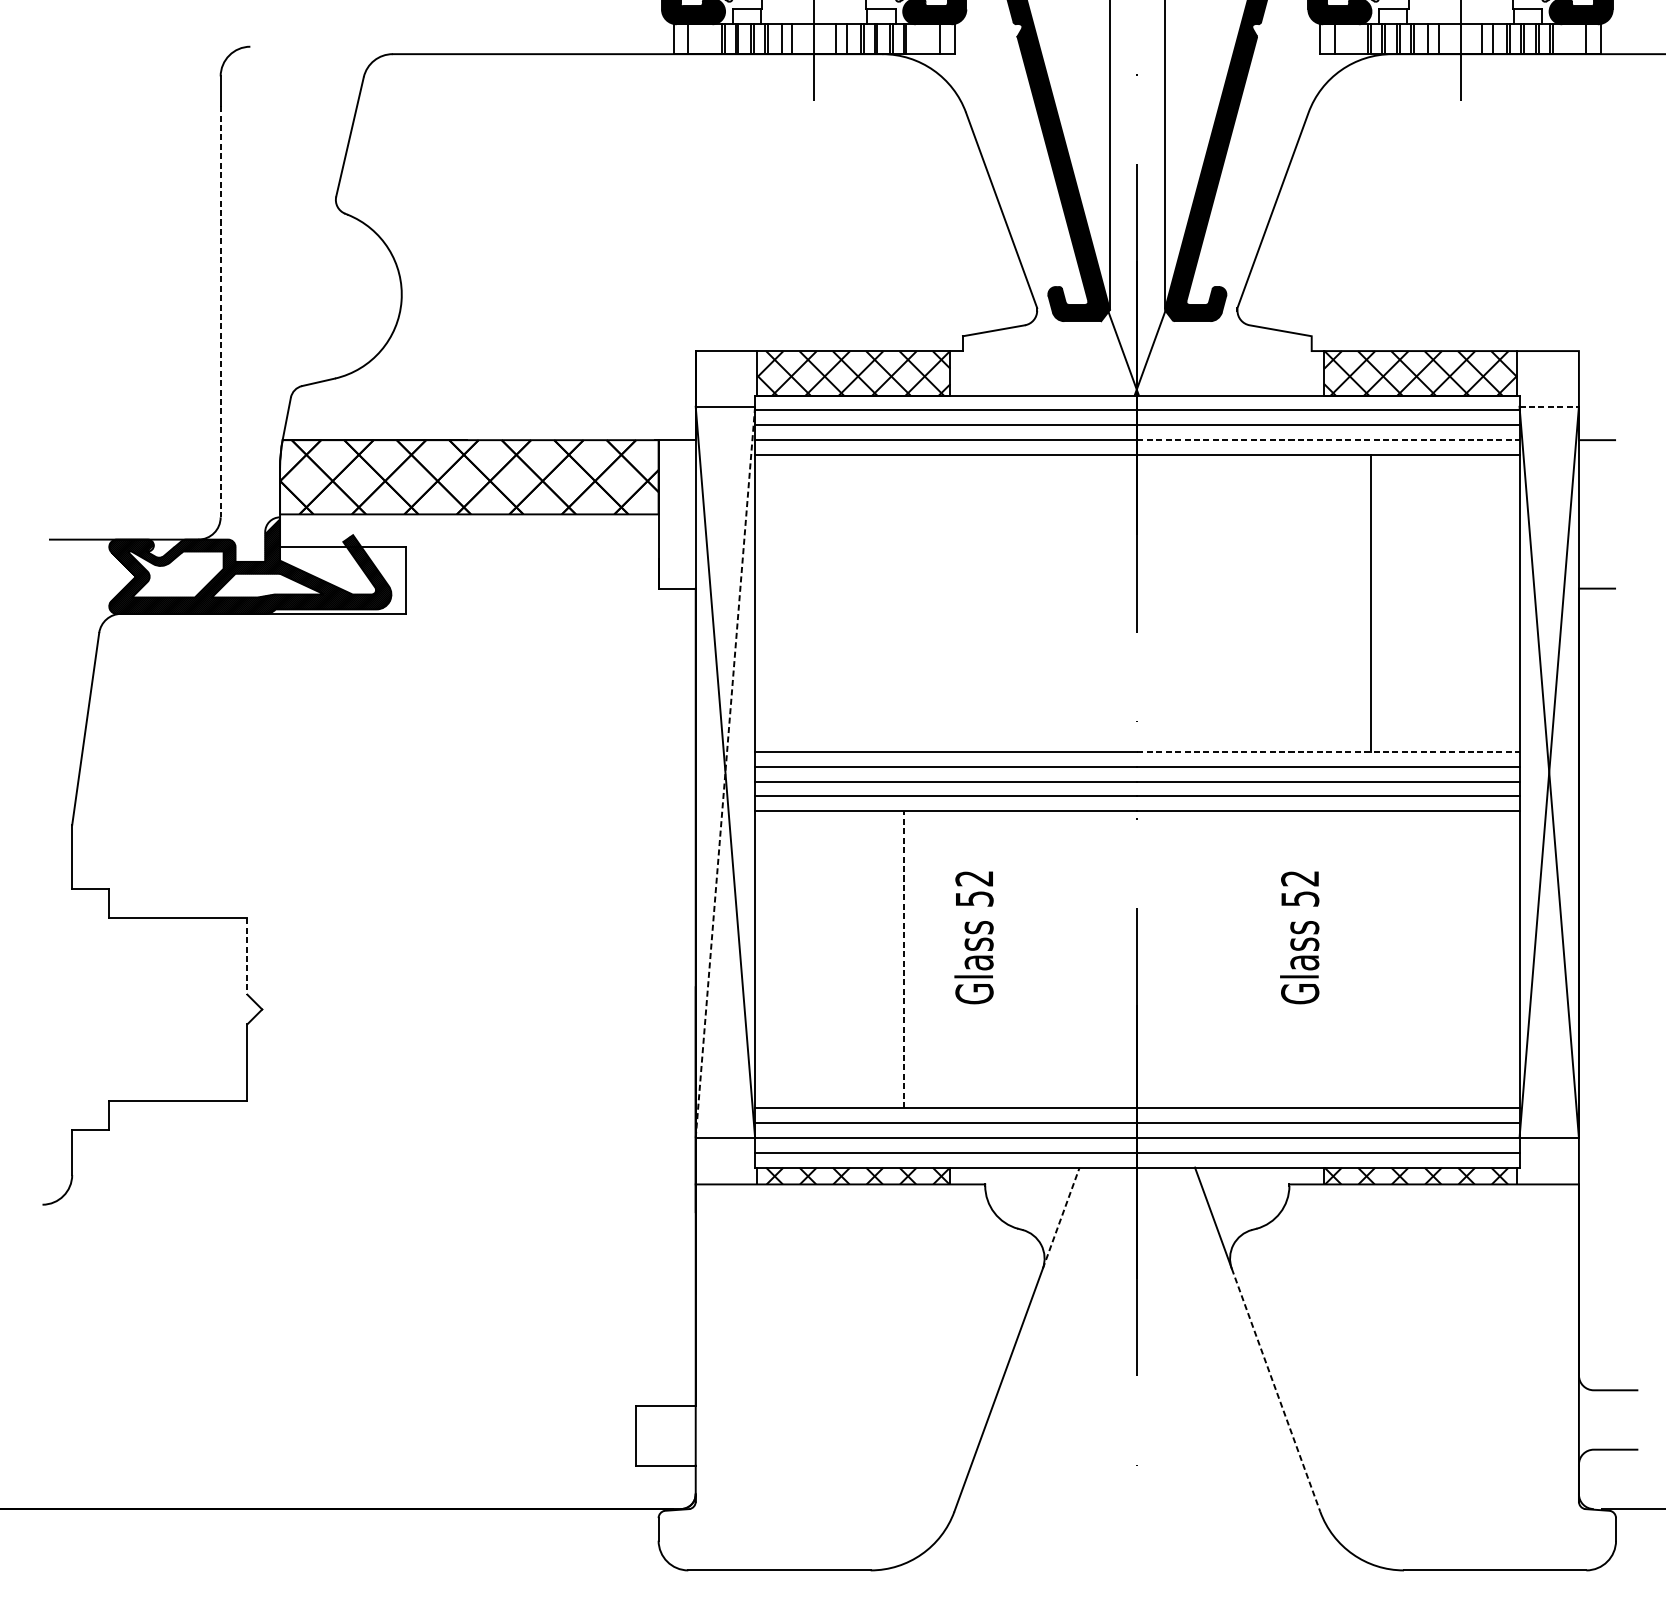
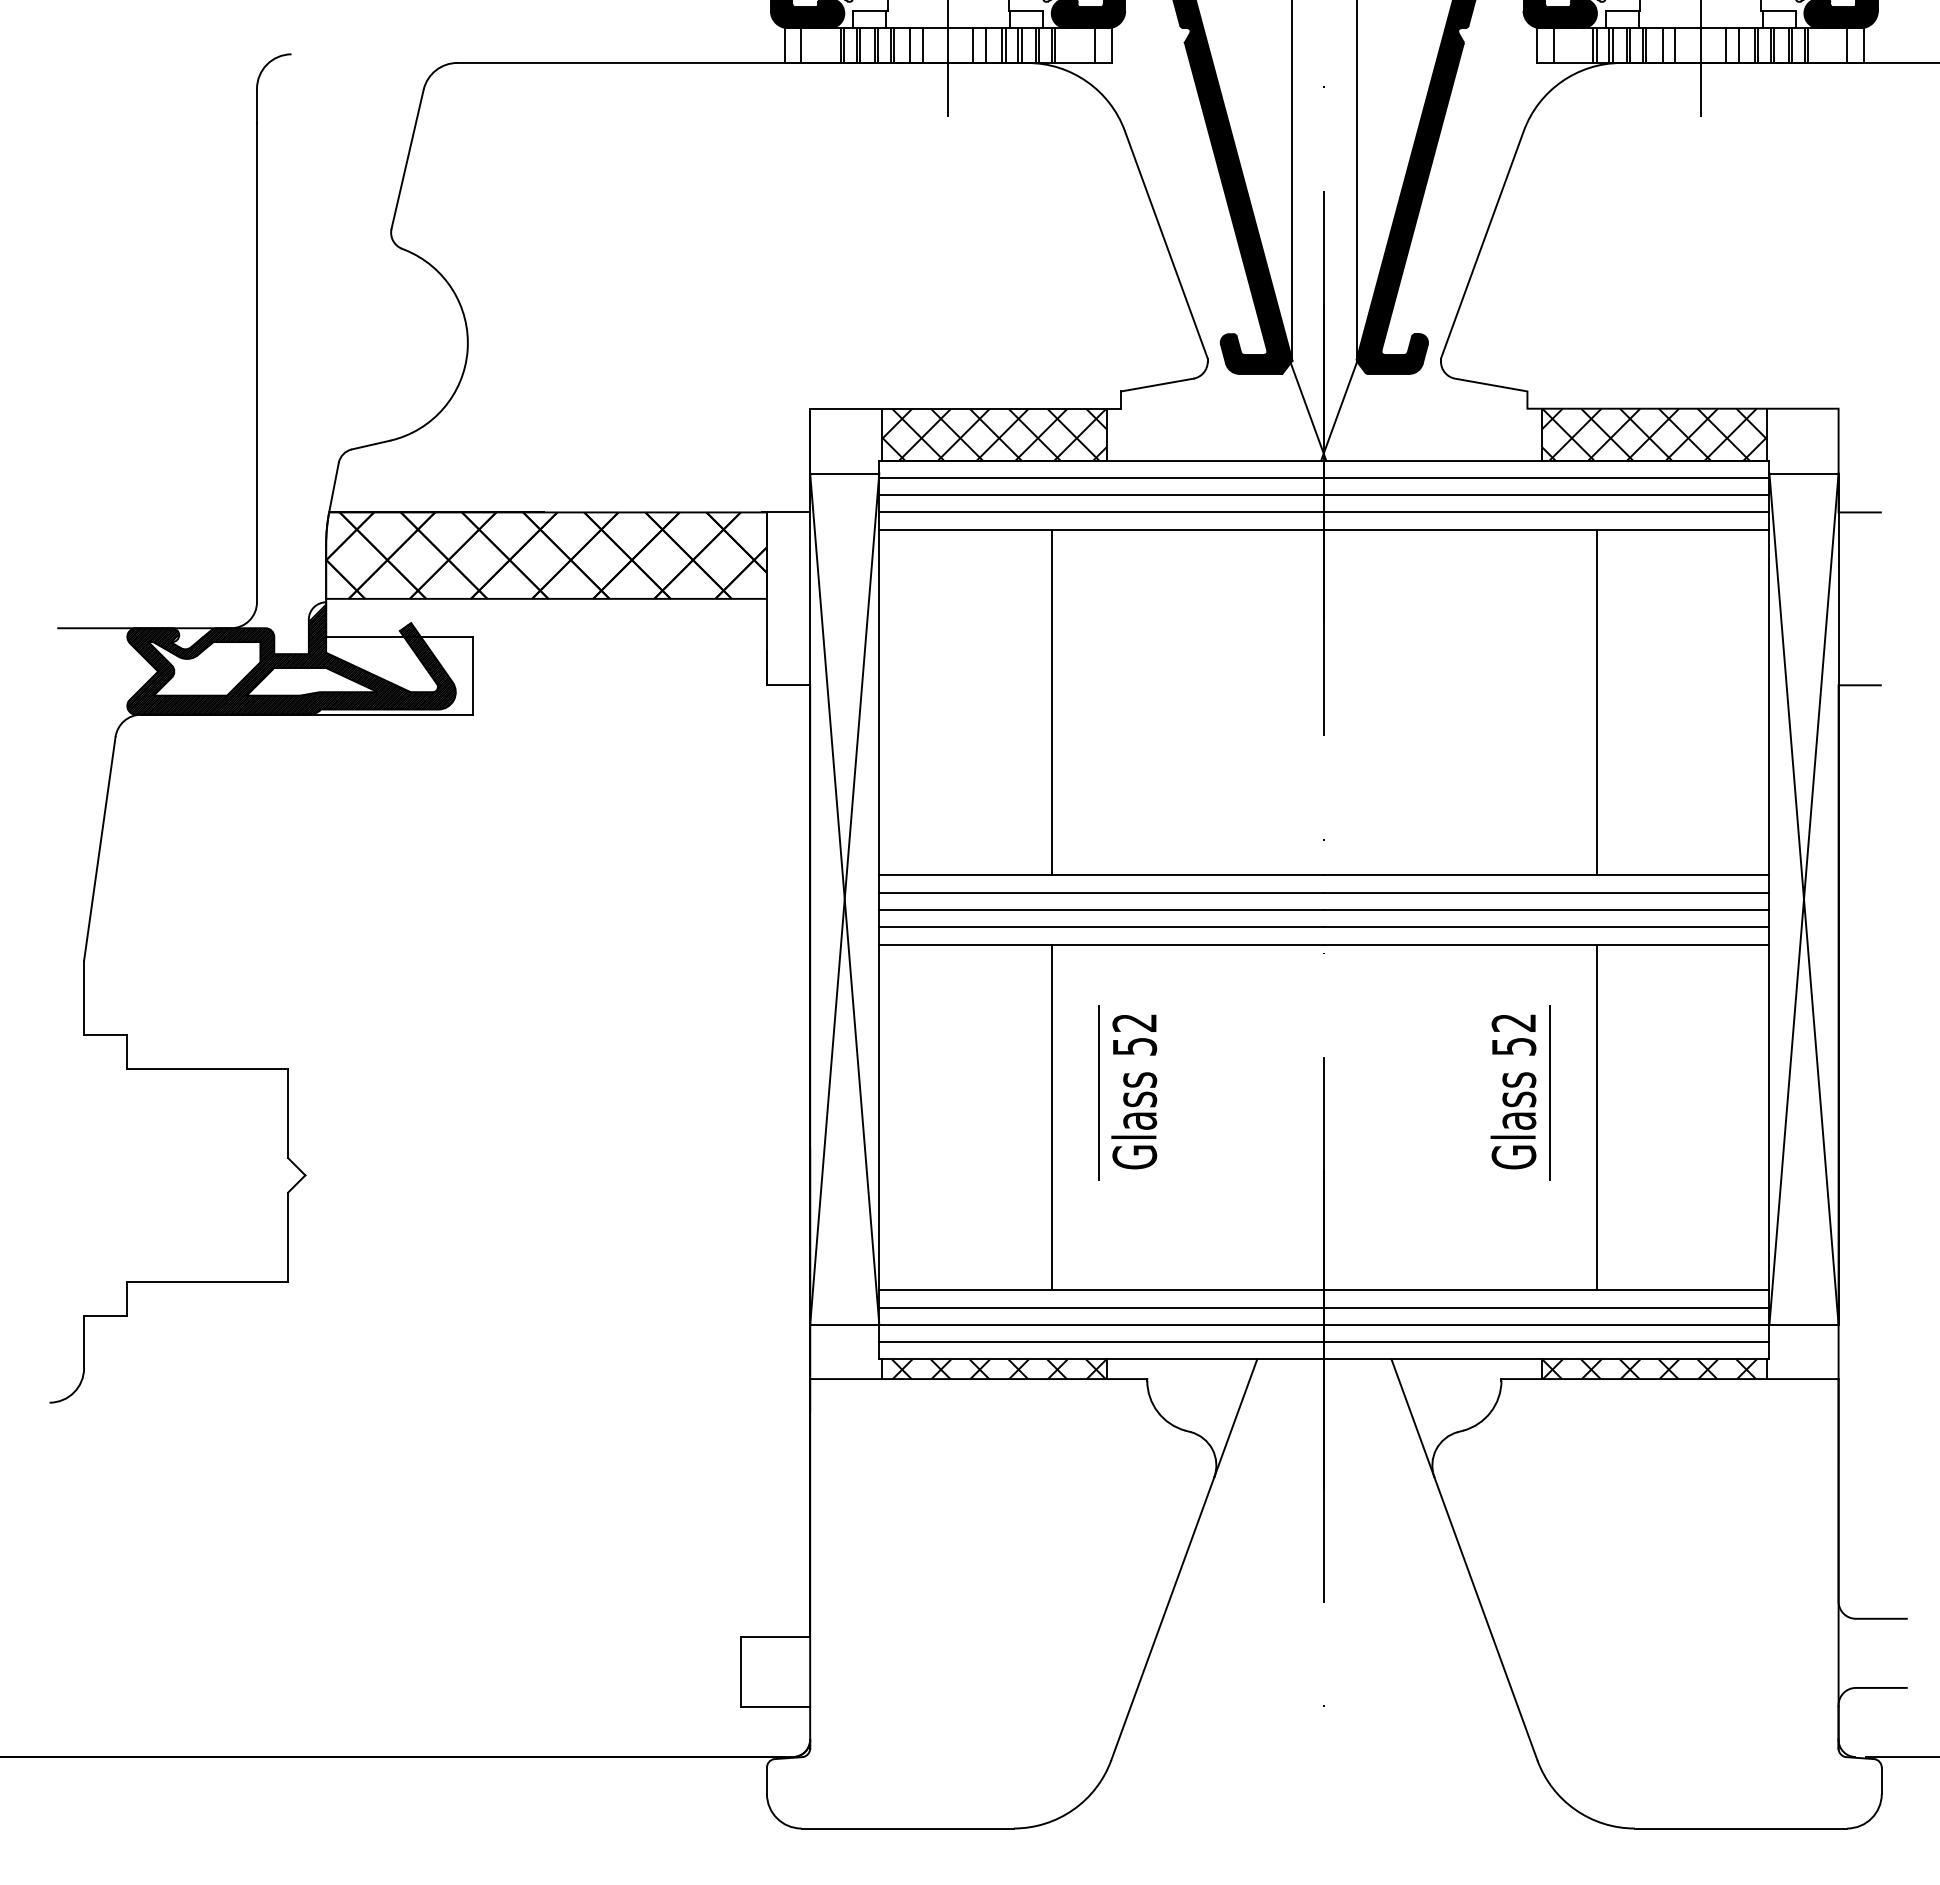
line: (220, 312) -> (256, 363), dashed -> solid
line: (1549, 406) -> (1804, 473), dashed -> solid
line: (1328, 440) -> (1546, 512), dashed -> solid
line: (903, 603) -> (1052, 702), added
line: (1328, 751) -> (1546, 875), dashed -> solid
line: (725, 771) -> (844, 898), dashed -> solid
line: (944, 938) -> (1099, 1092), added
line: (1330, 938) -> (1549, 1092), added
line: (247, 956) -> (288, 1113), dashed -> solid
line: (903, 959) -> (1052, 1117), dashed -> solid
line: (1371, 959) -> (1596, 1117), added
line: (1061, 1218) -> (1235, 1418), dashed -> solid
line: (1275, 1390) -> (1485, 1618), dashed -> solid

